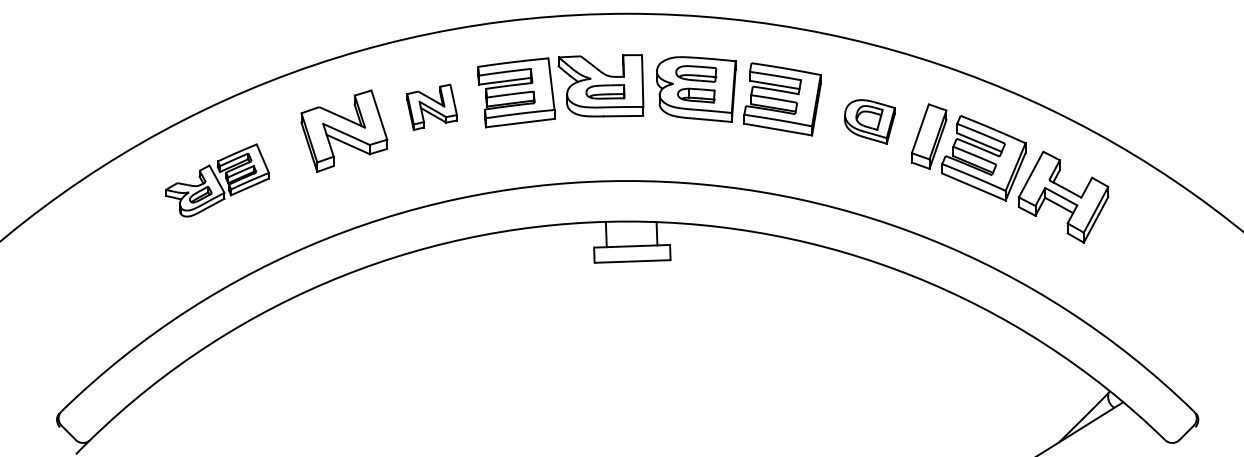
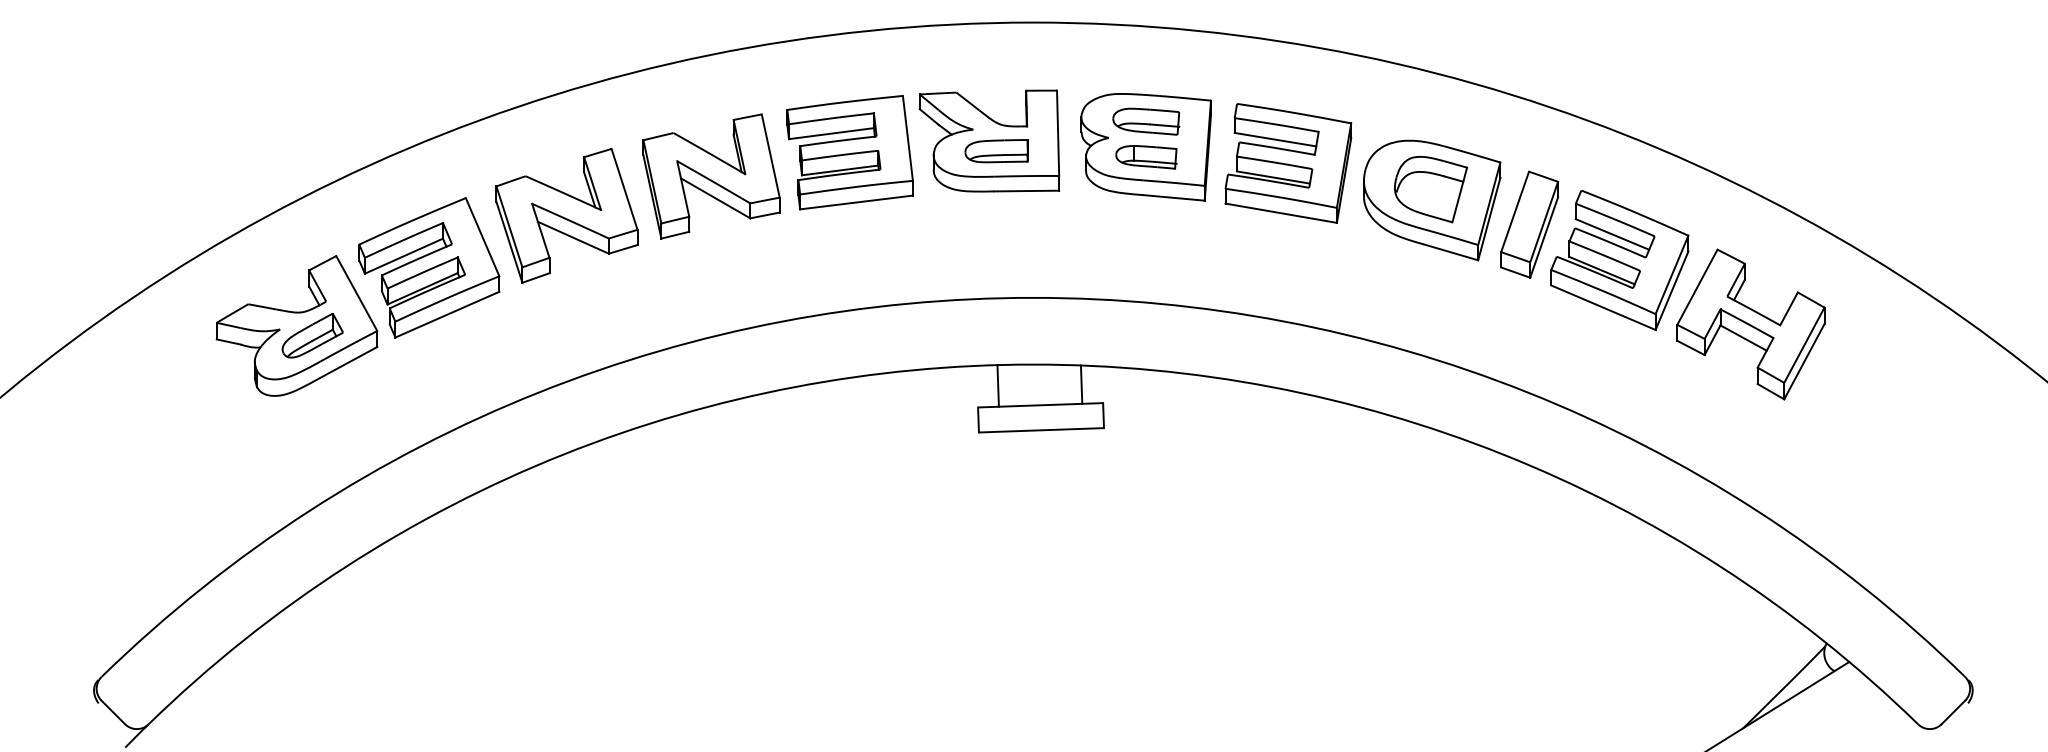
part: (431, 107) -> (710, 176), size x1.67
part: (869, 121) -> (1431, 199), size x1.67
part: (217, 180) -> (358, 296), size x1.67

